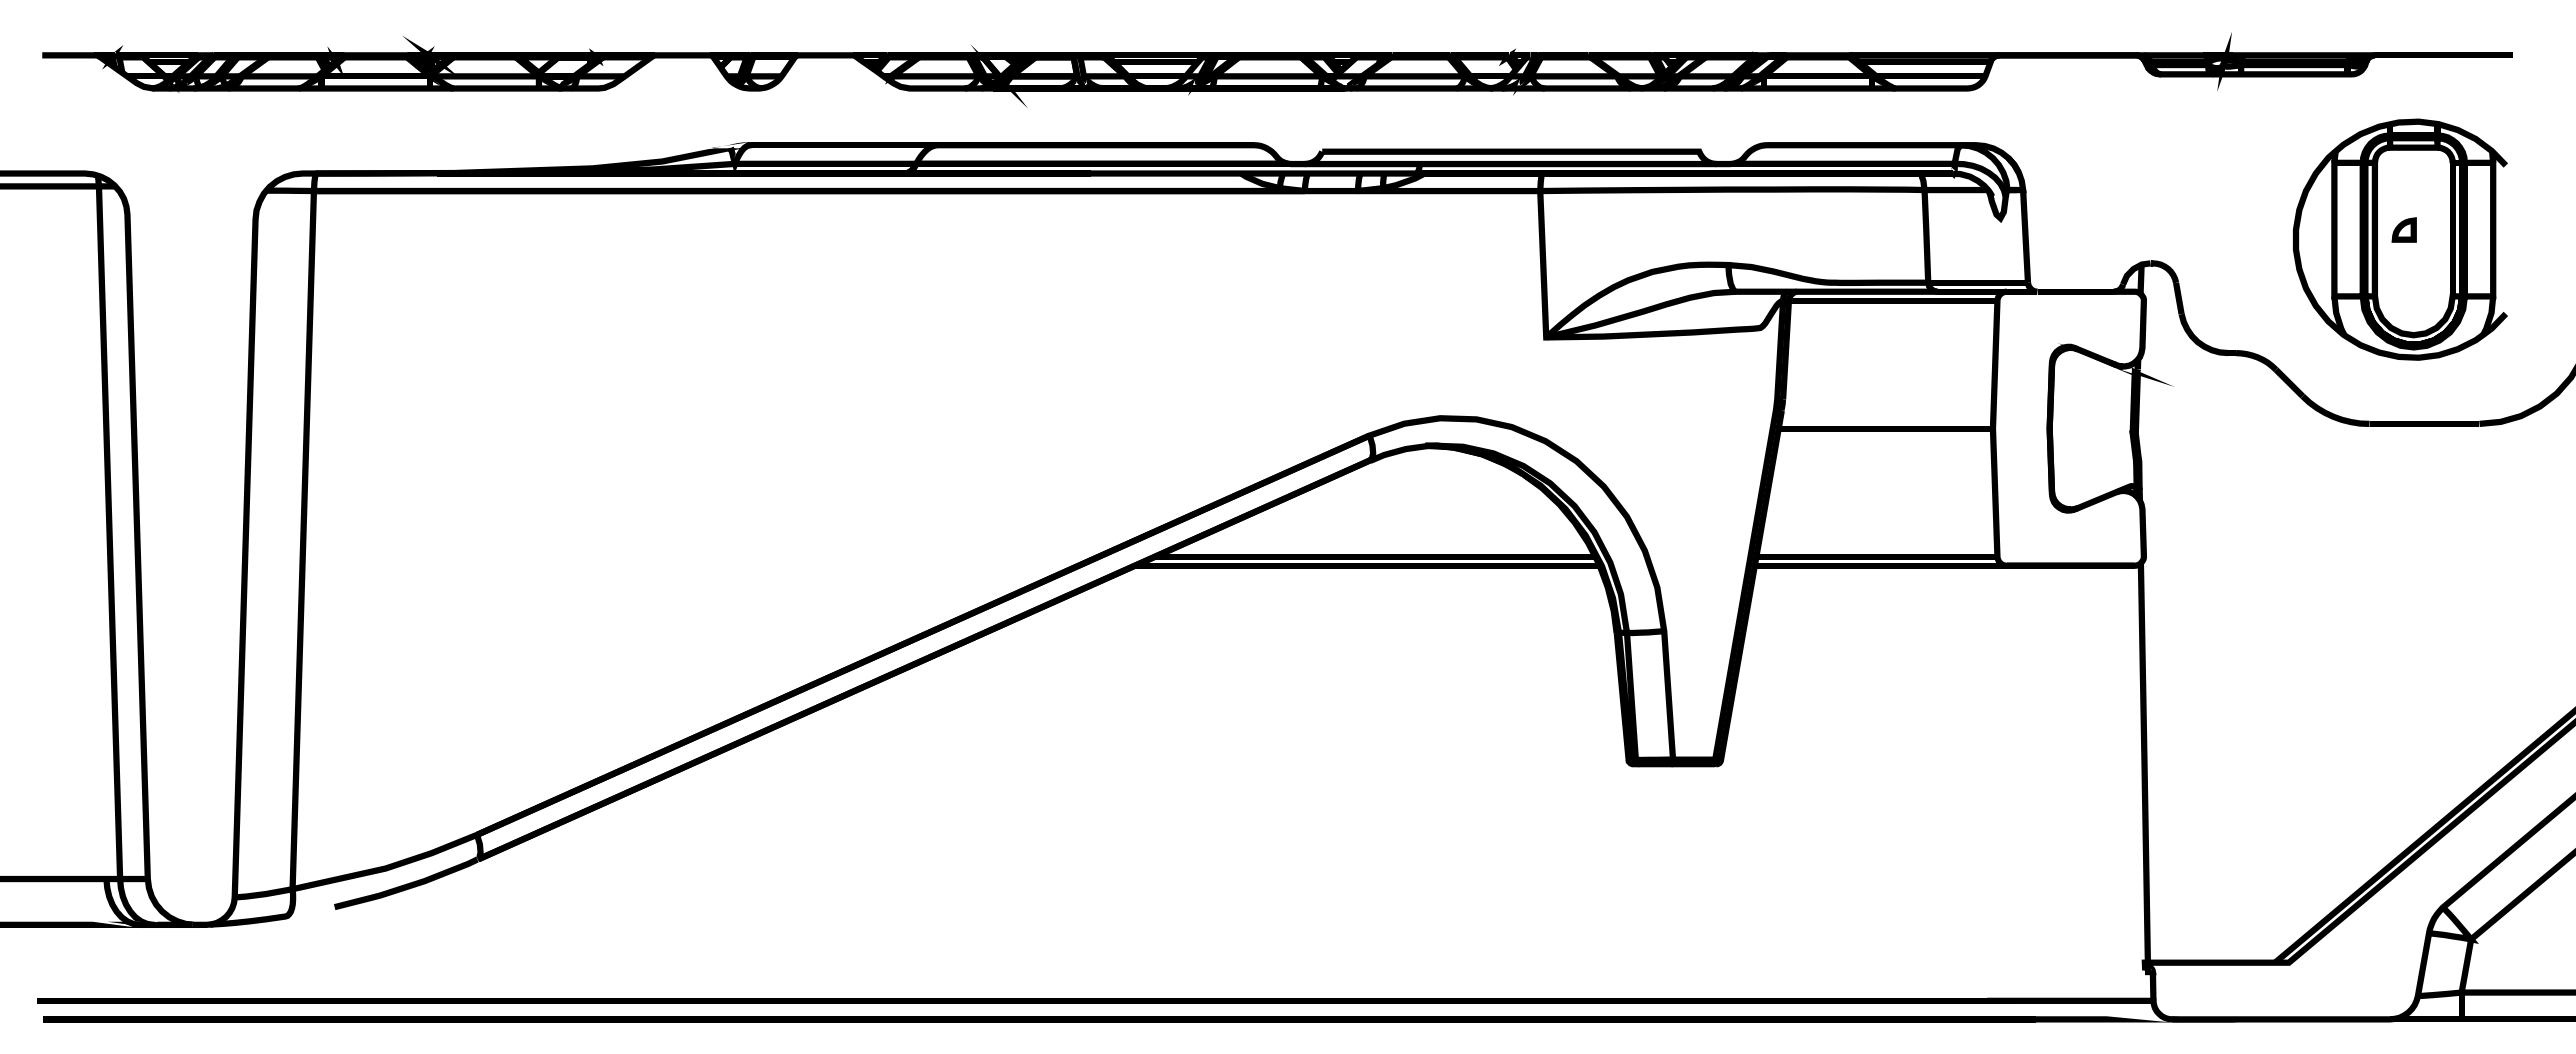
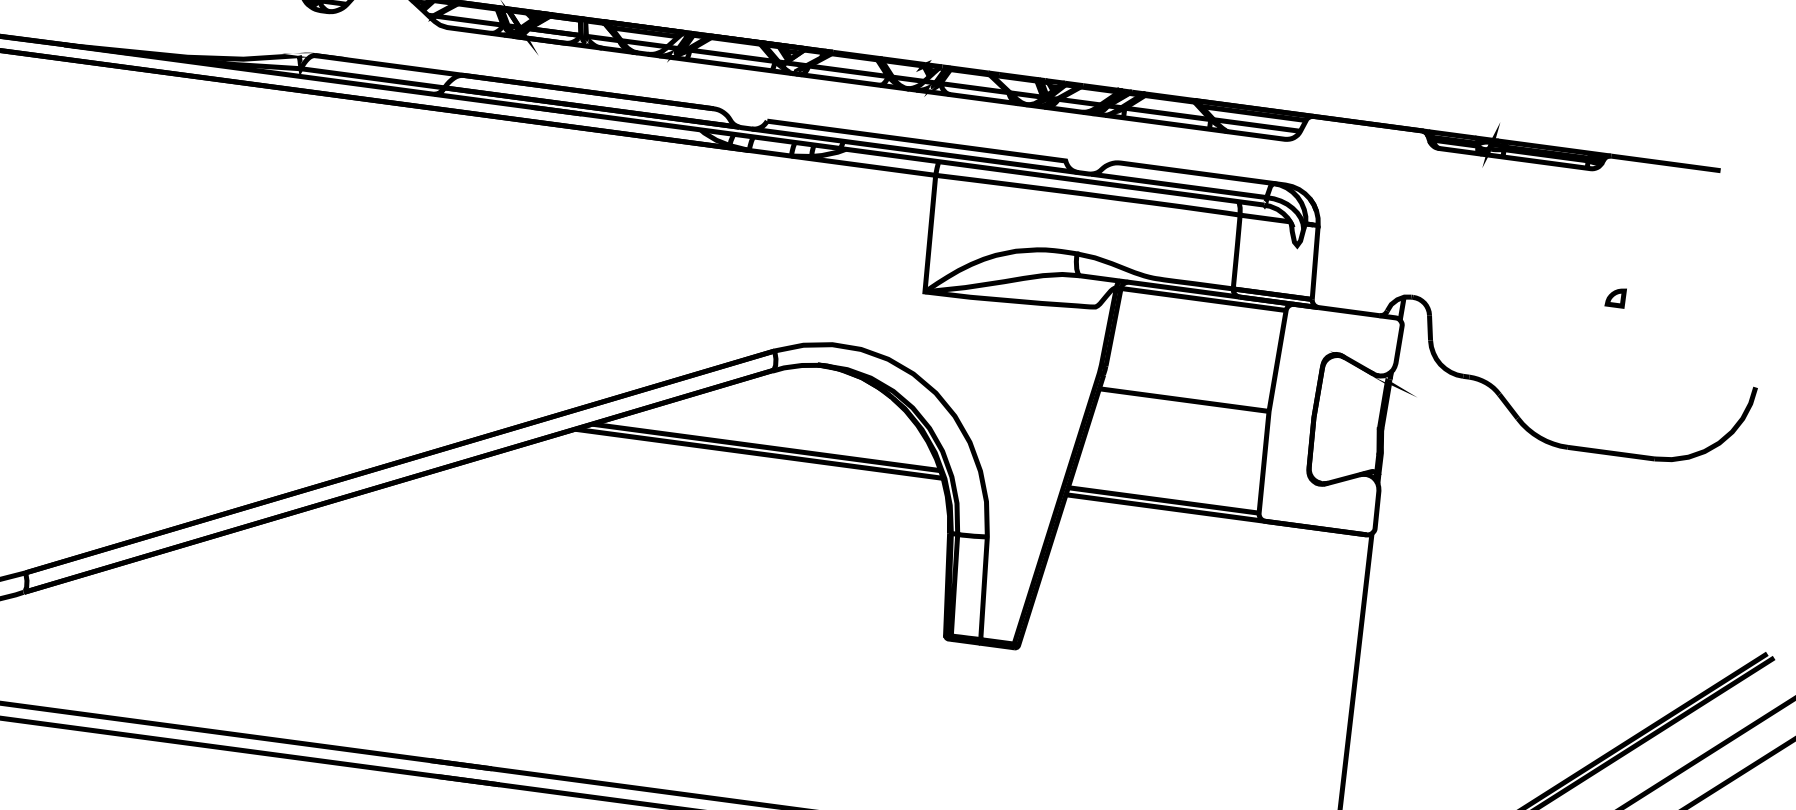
part: (2399, 239) -> (1610, 304), removed

